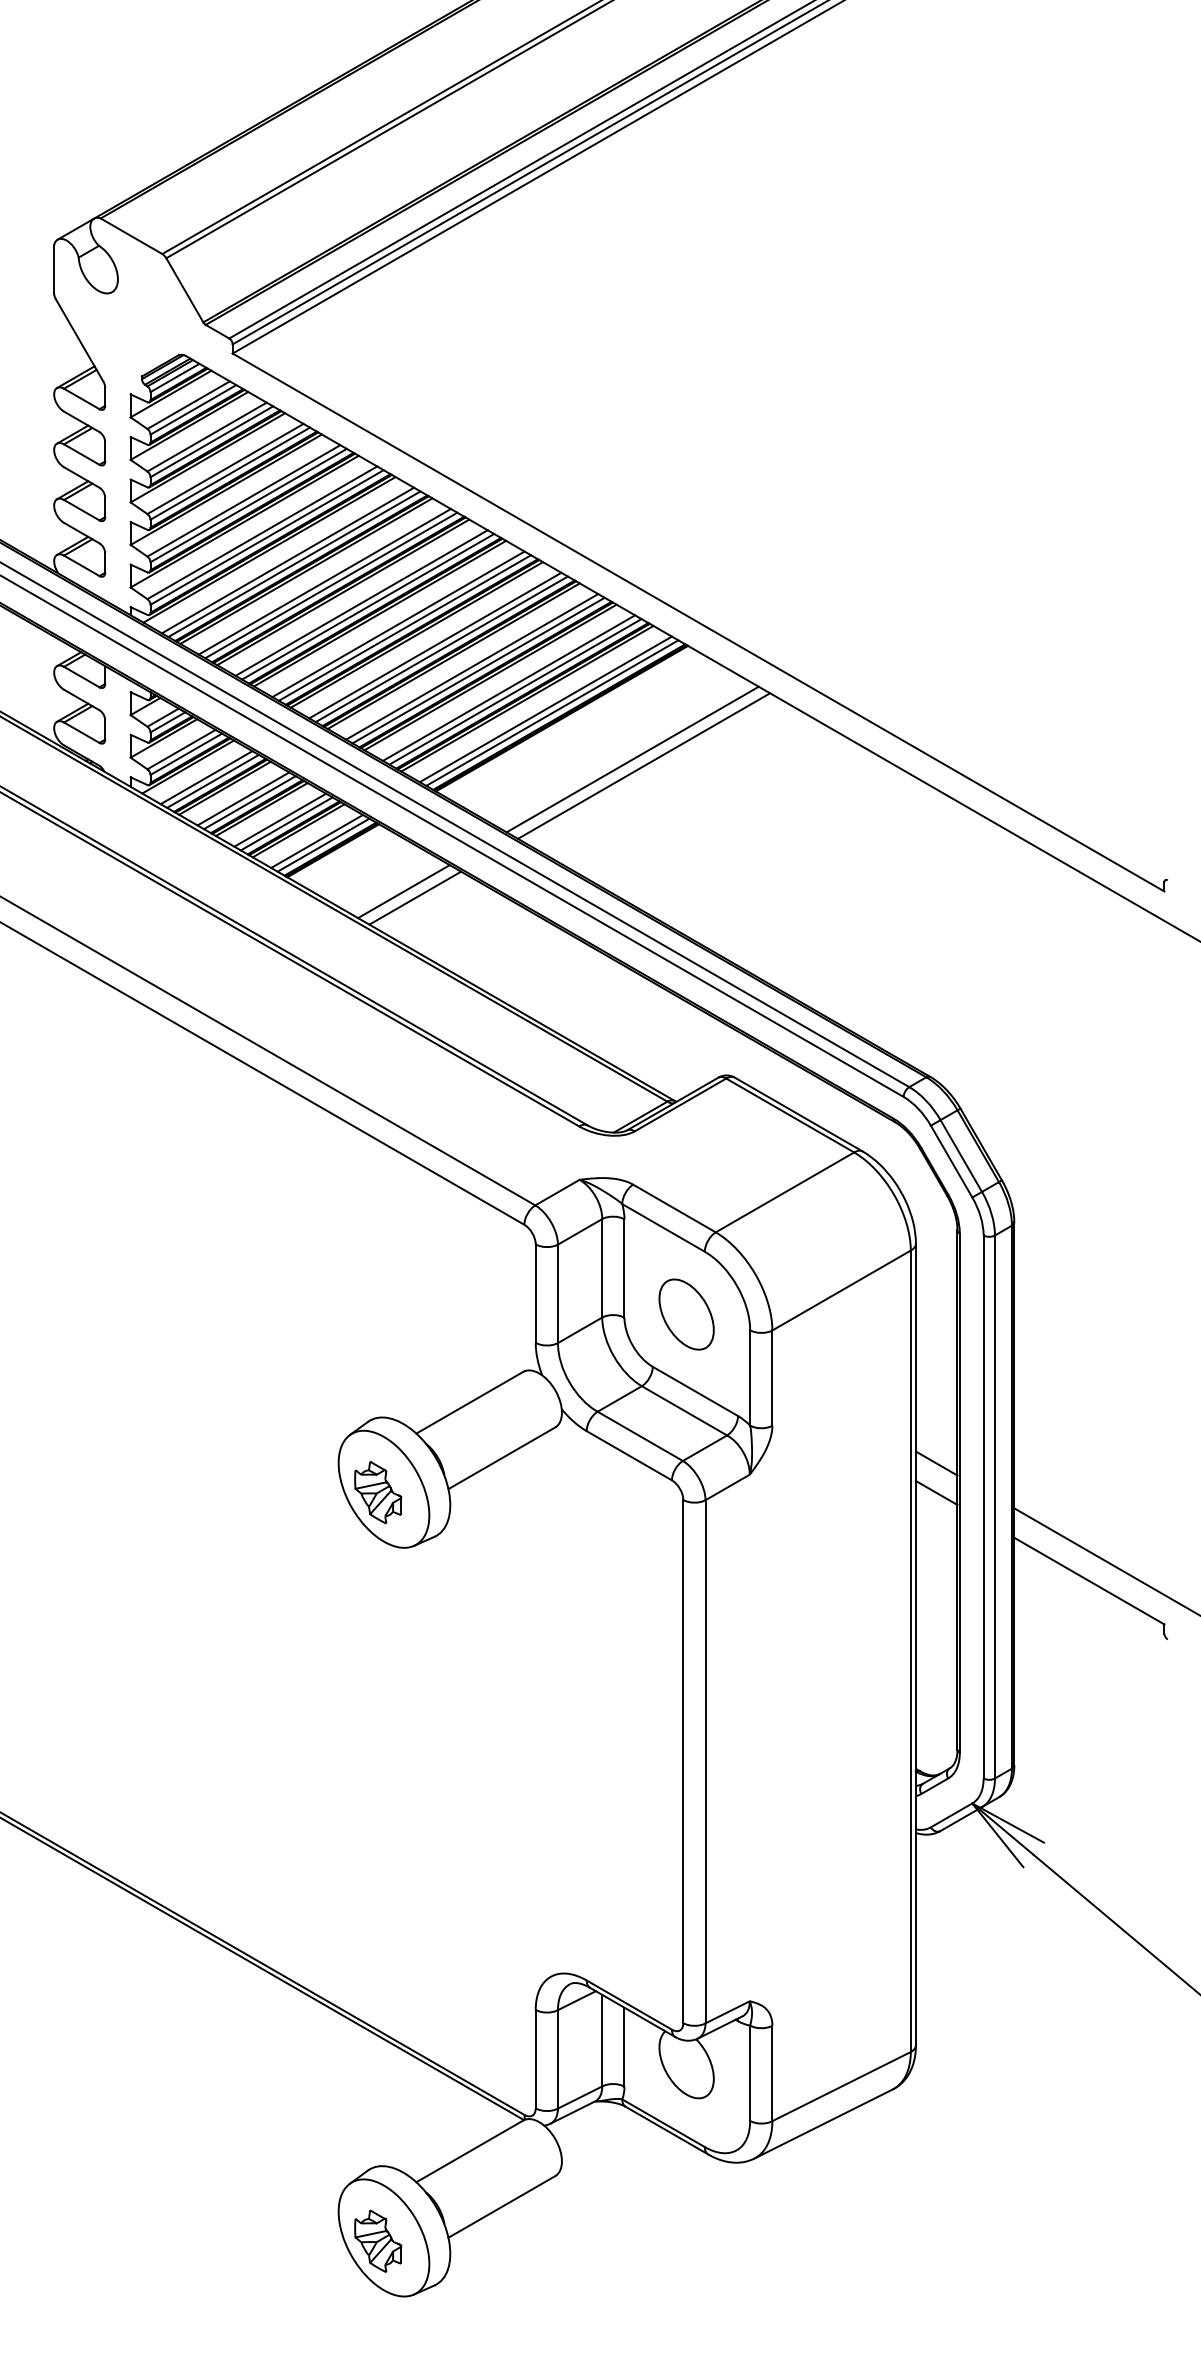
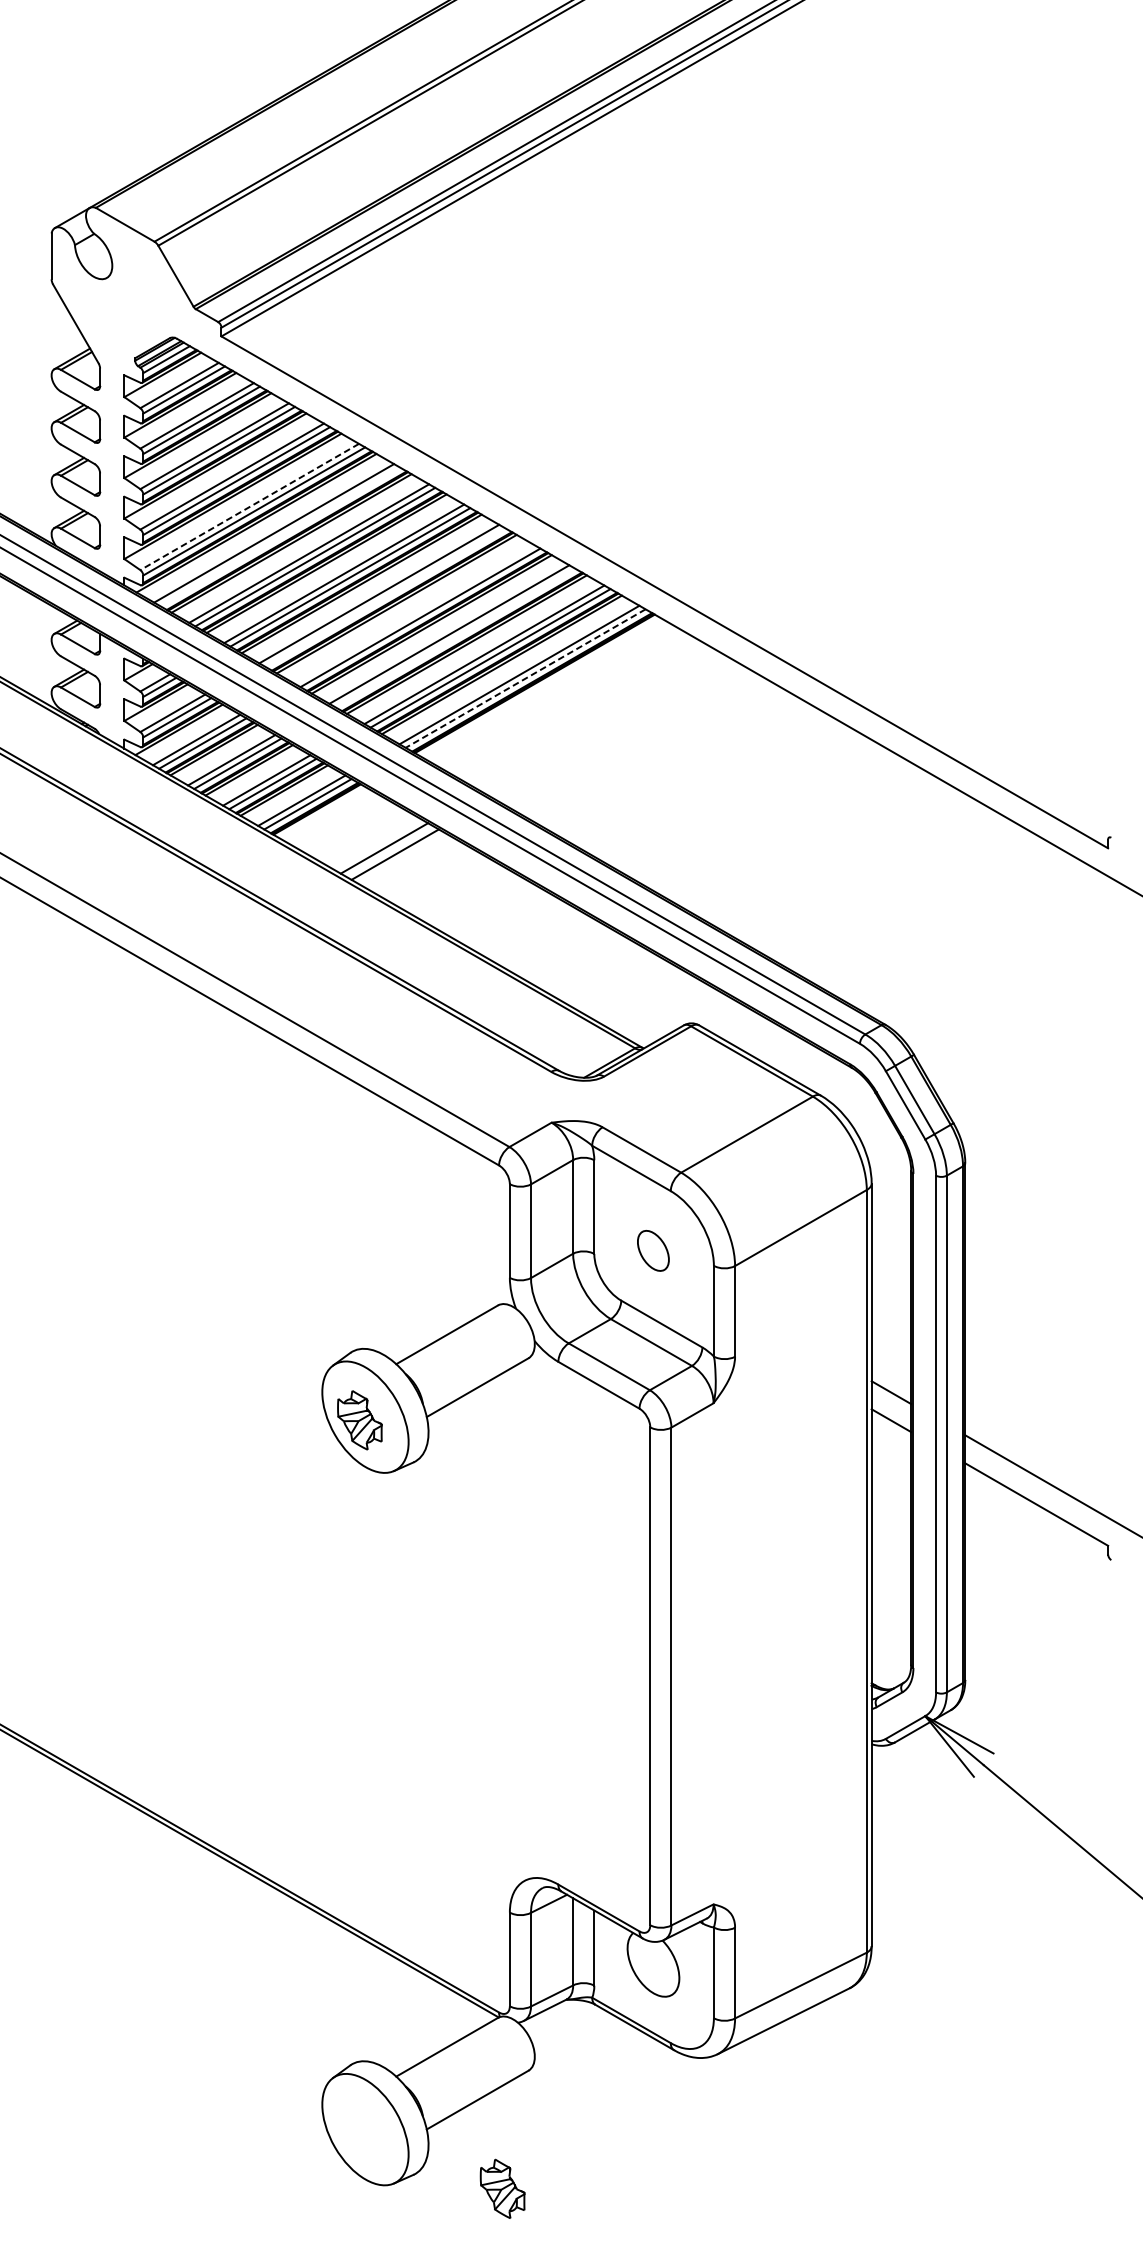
line: (262, 532) -> (249, 506), solid -> dashed
line: (294, 564) -> (280, 537), removed
line: (404, 627) -> (384, 597), removed
line: (435, 645) -> (414, 614), removed
line: (478, 670) -> (455, 638), removed
line: (552, 713) -> (525, 678), solid -> dashed
line: (632, 759) -> (601, 722), removed
line: (644, 765) -> (613, 728), removed
part: (686, 1314) -> (653, 1250), size x0.6
part: (378, 2240) -> (502, 2188), moved

